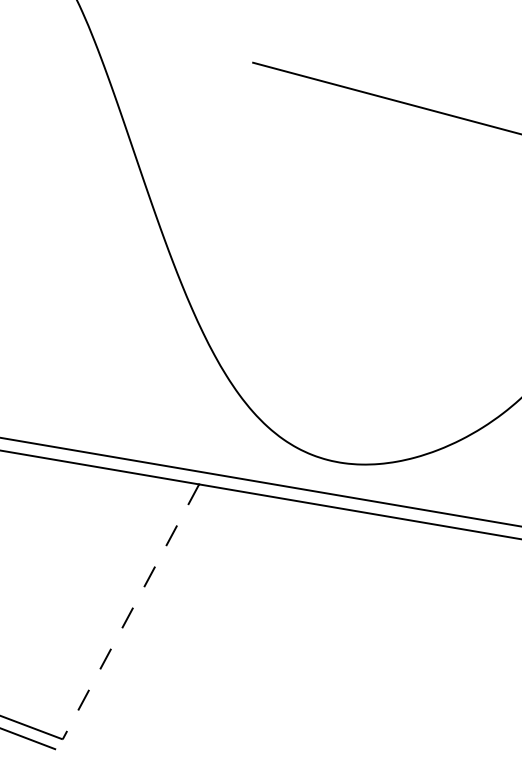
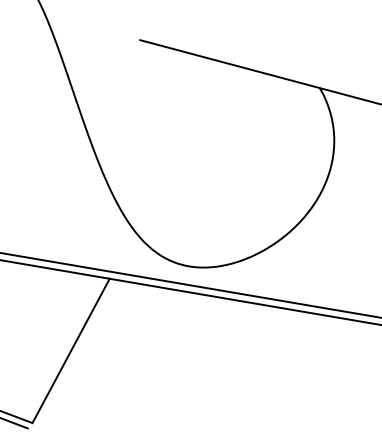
line: (131, 611) -> (71, 350), dashed -> solid

